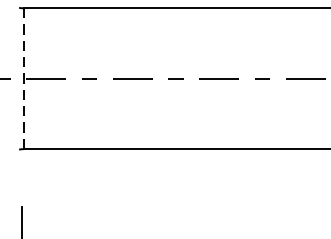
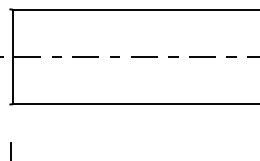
line: (23, 78) -> (12, 56), dashed -> solid

